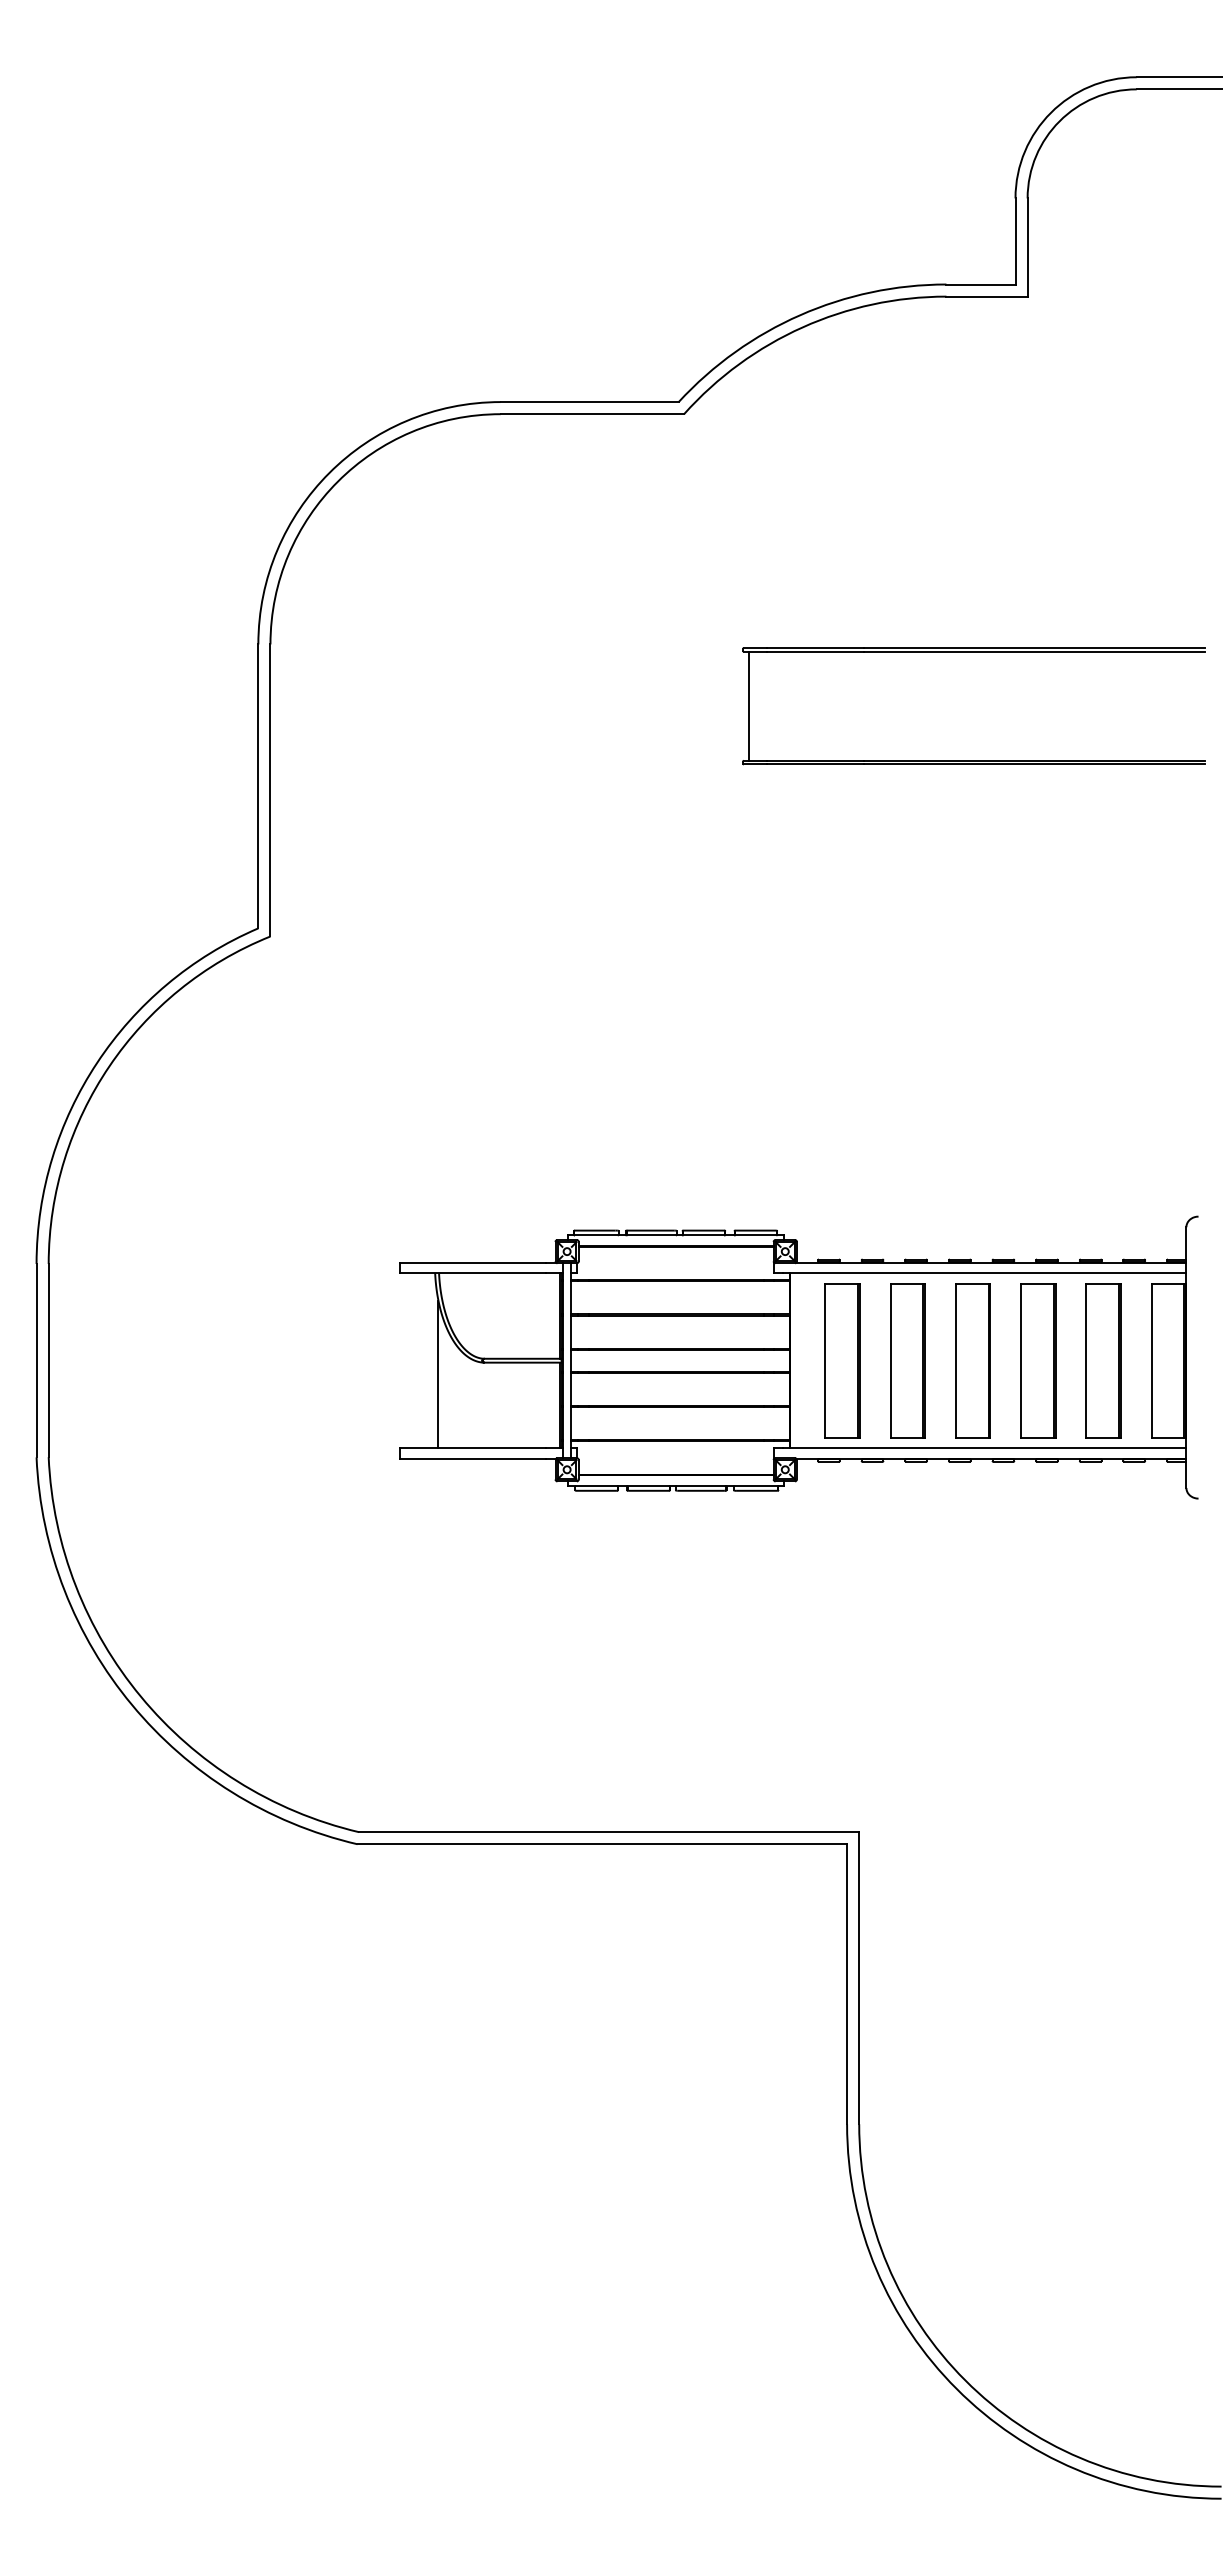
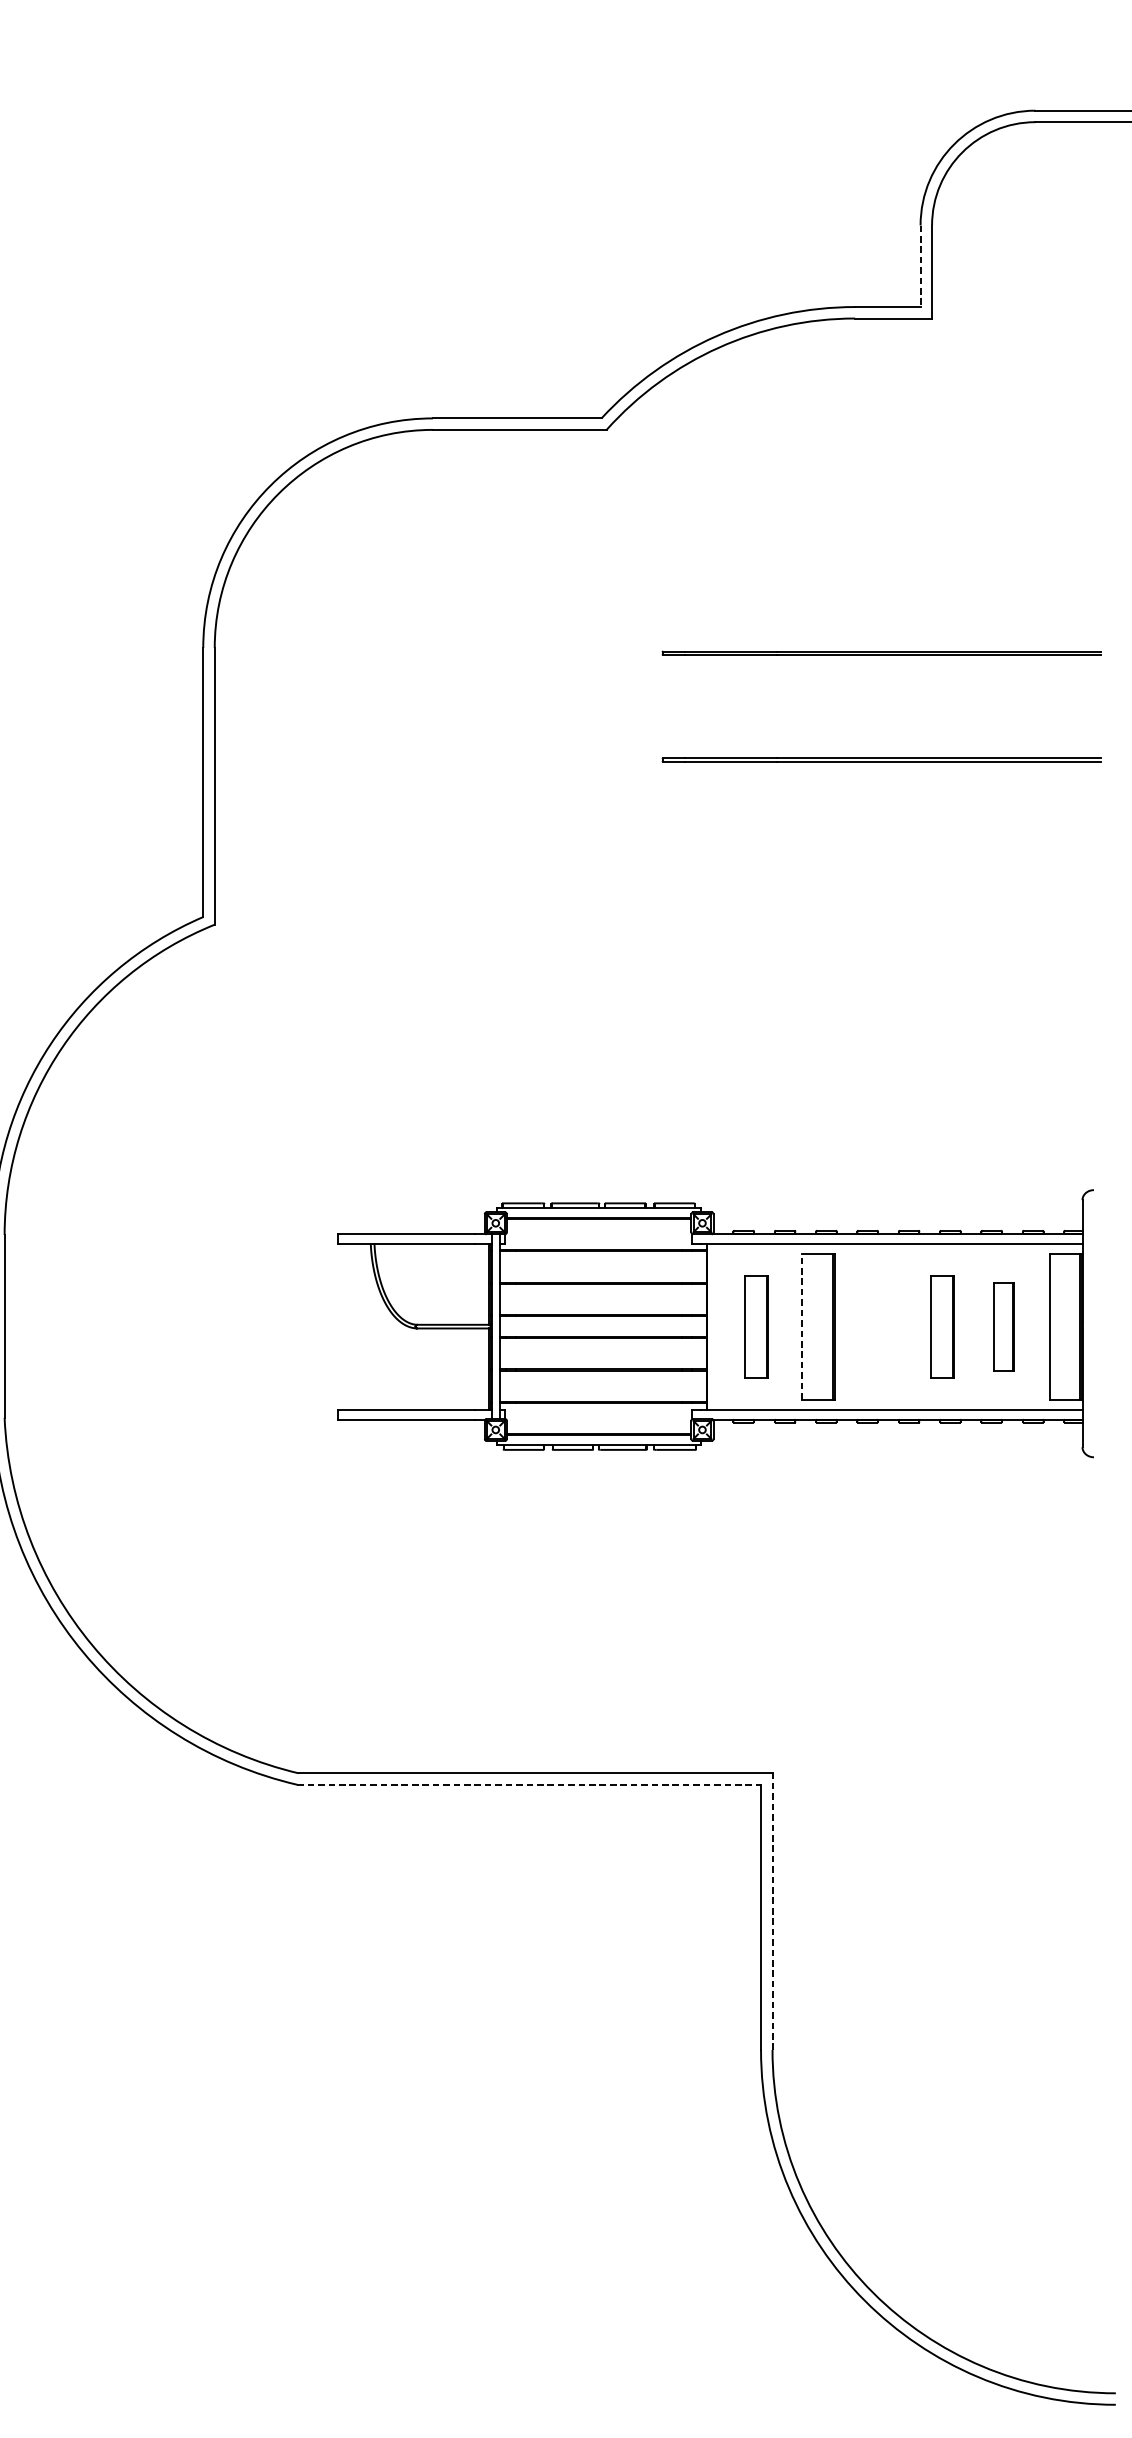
line: (1015, 241) -> (920, 266), solid -> dashed
line: (748, 705) -> (667, 705), removed
part: (842, 1360) -> (756, 1326), size x0.7
line: (890, 1360) -> (802, 1326), solid -> dashed
part: (972, 1360) -> (879, 1326), removed
part: (1038, 1360) -> (942, 1326), size x0.7
part: (1103, 1360) -> (1003, 1326), size x0.6
line: (438, 1374) -> (373, 1339), removed
line: (602, 1844) -> (529, 1784), solid -> dashed
line: (859, 1977) -> (772, 1910), solid -> dashed

